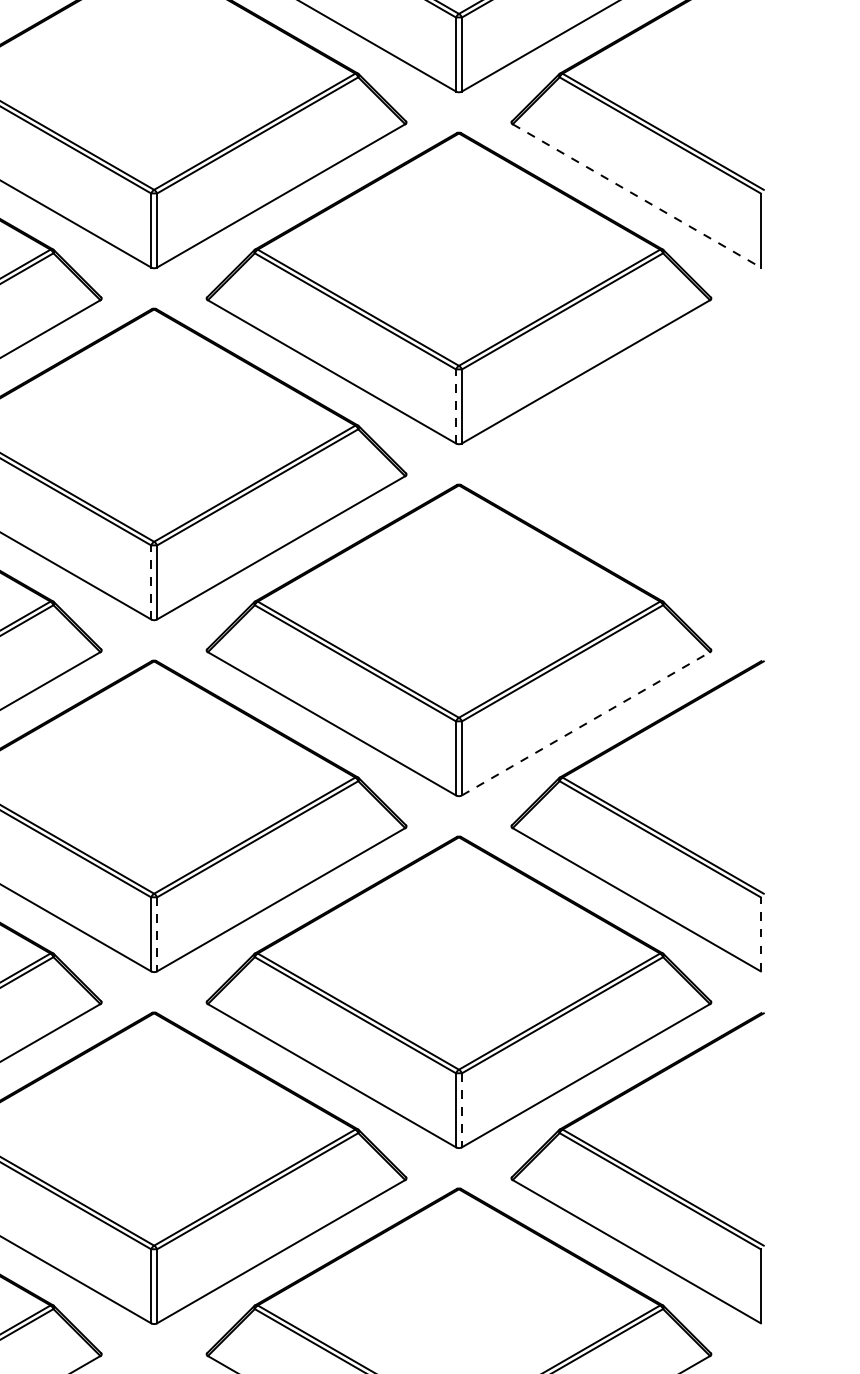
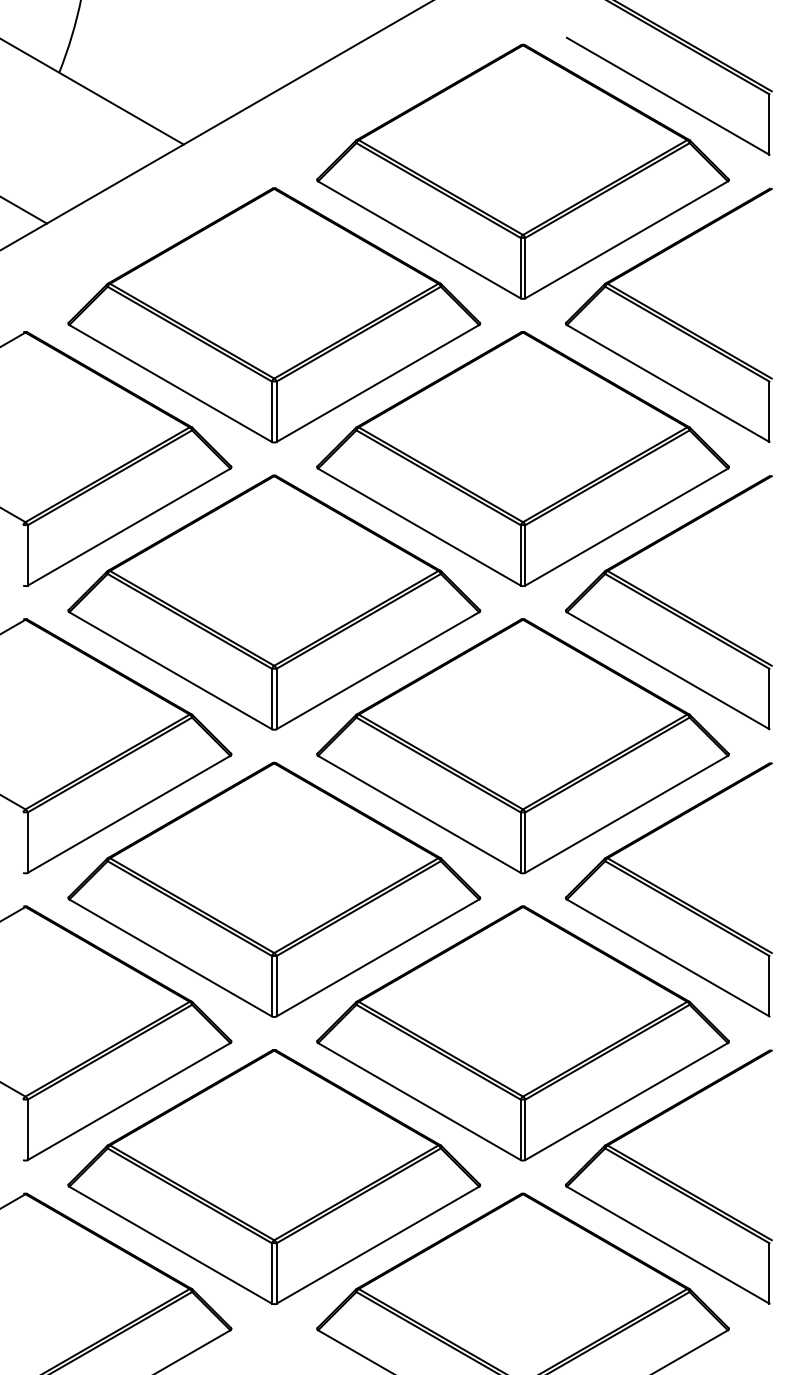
line: (637, 195) -> (668, 383), dashed -> solid
line: (455, 405) -> (520, 554), dashed -> solid
part: (637, 464) -> (668, 602), added
line: (150, 581) -> (271, 698), dashed -> solid
line: (585, 723) -> (626, 814), dashed -> solid
line: (760, 933) -> (769, 985), dashed -> solid
line: (156, 934) -> (276, 986), dashed -> solid
line: (461, 1111) -> (525, 1130), dashed -> solid

